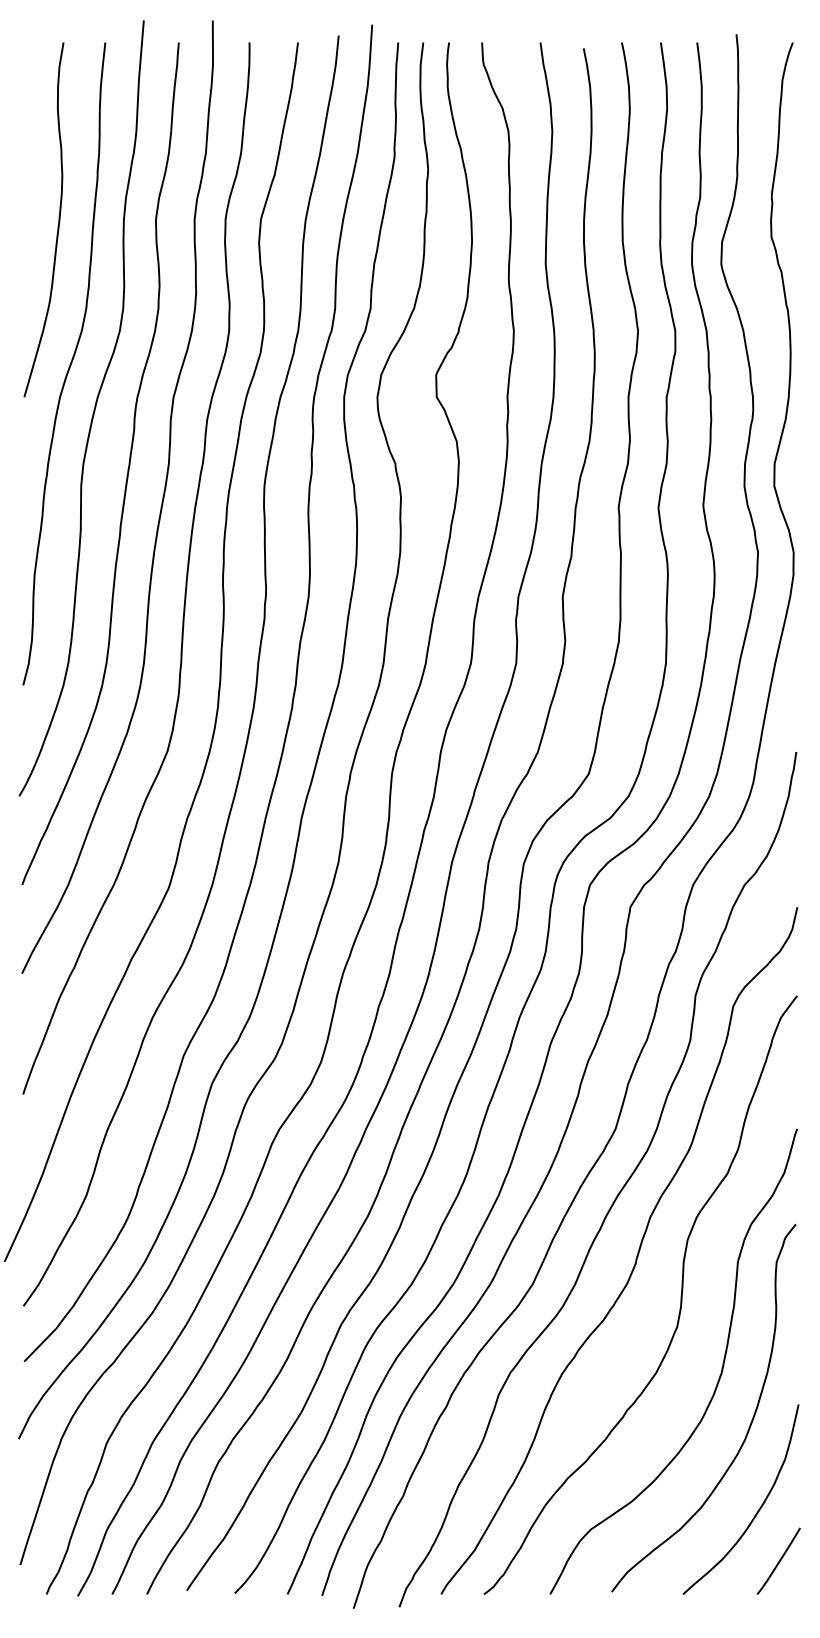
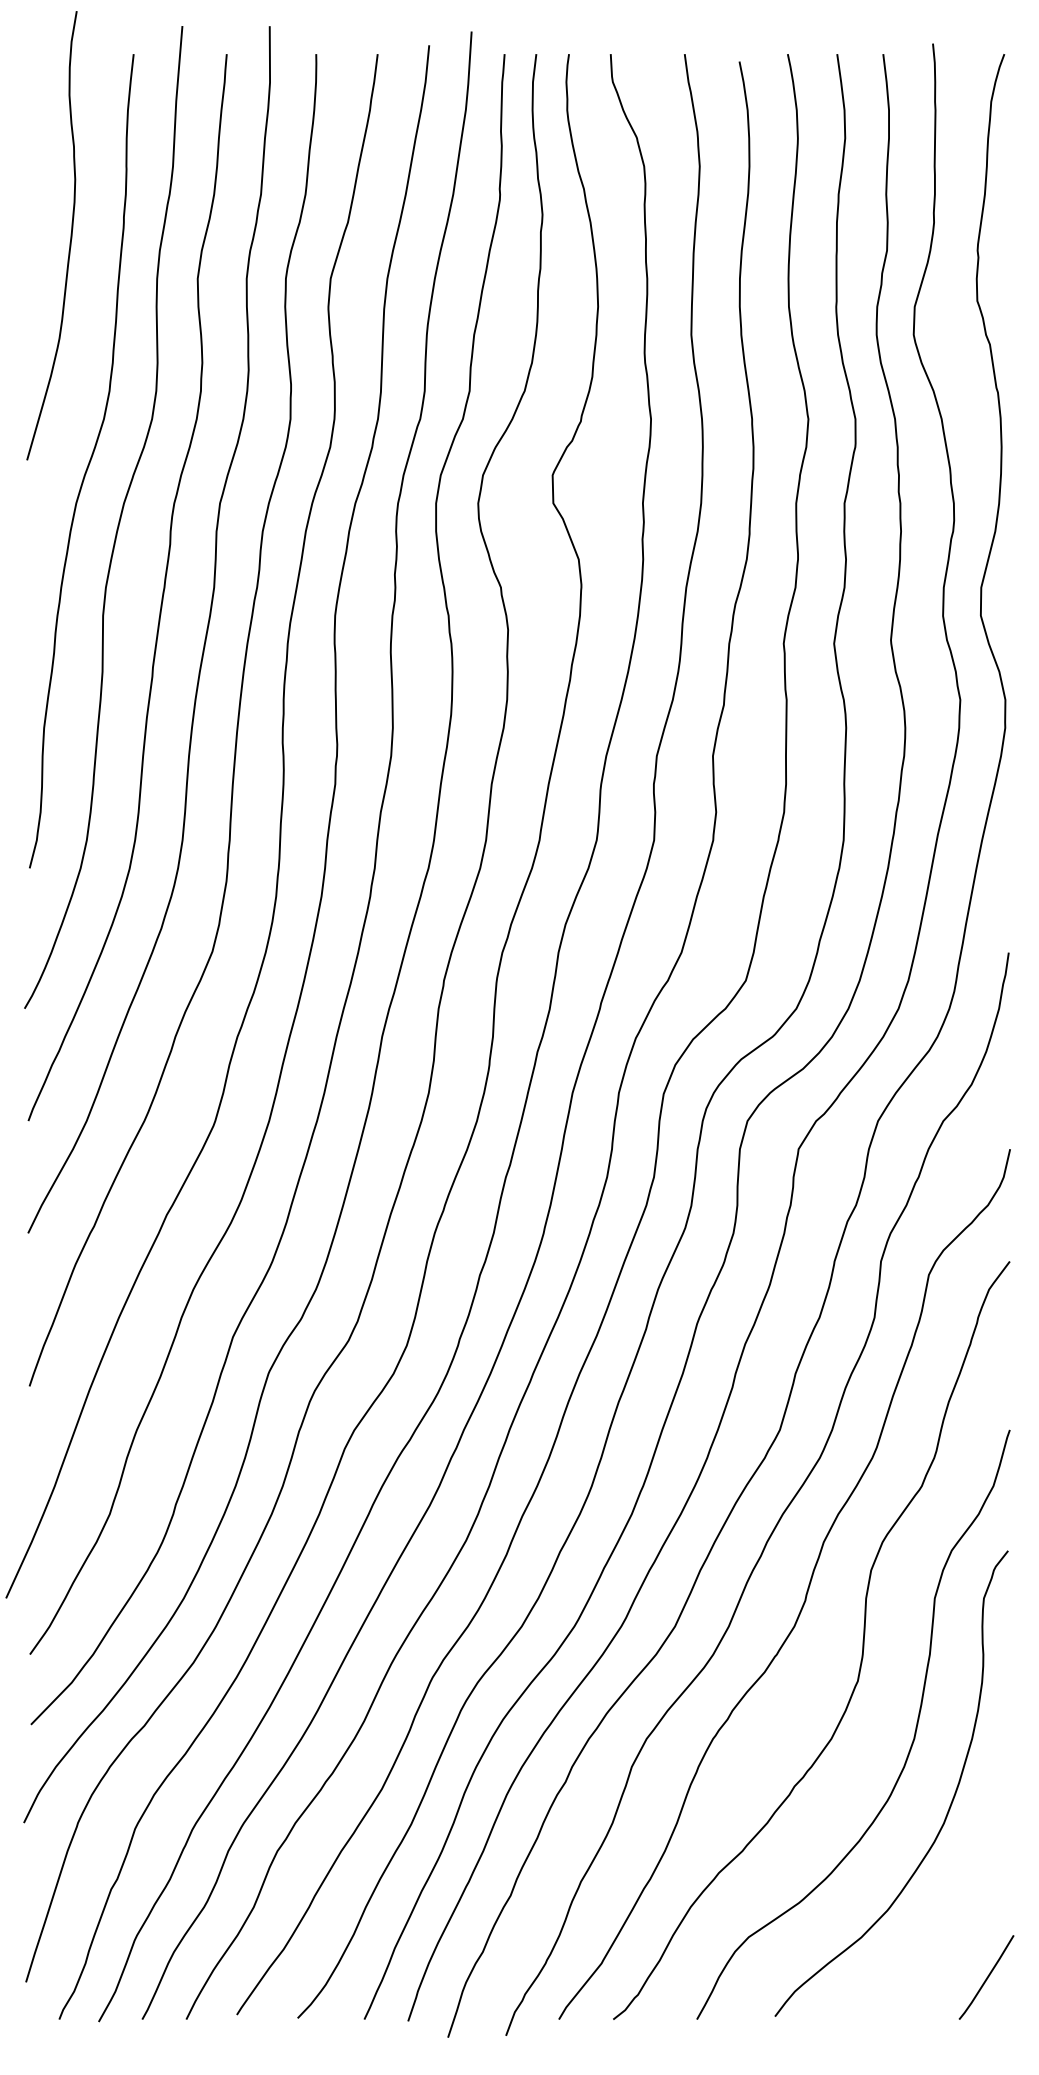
curve: (58, 219) -> (70, 235), moved
curve: (758, 1509) -> (960, 1912), removed

